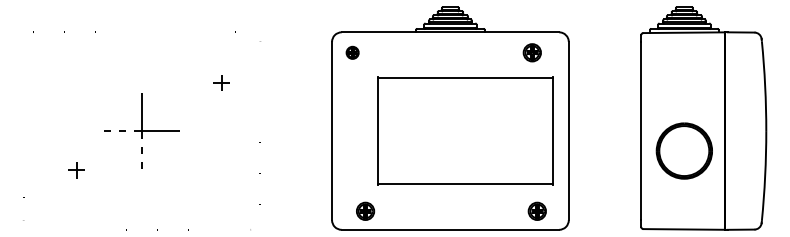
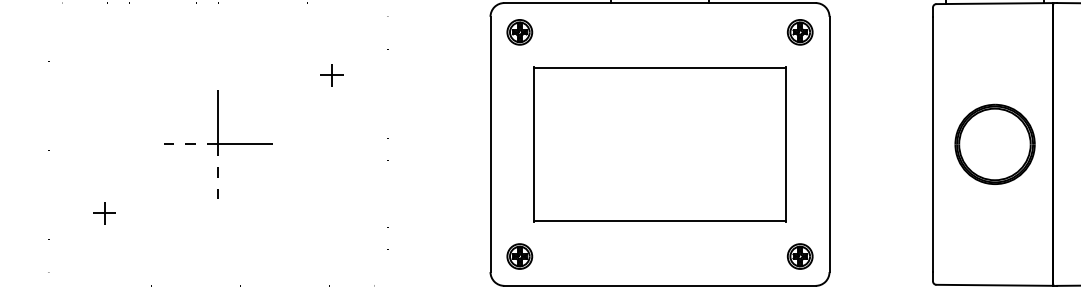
part: (352, 52) -> (519, 31), size x1.43
part: (531, 52) -> (799, 31), moved
part: (465, 130) -> (660, 143), moved
part: (683, 150) -> (993, 143), moved
part: (76, 170) -> (104, 213), moved
part: (365, 210) -> (519, 255), moved
part: (536, 210) -> (799, 255), moved

